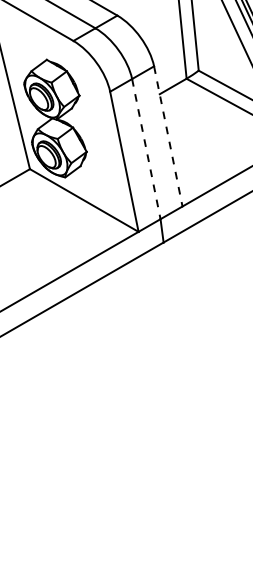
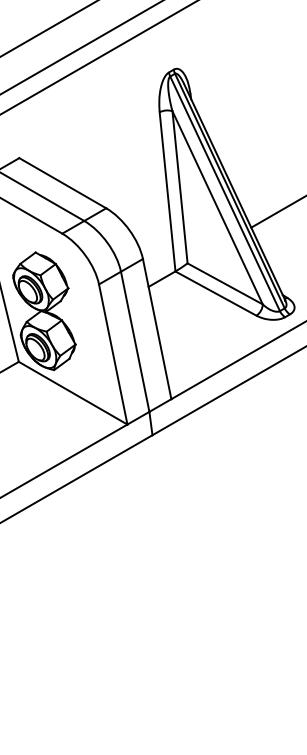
line: (168, 136) -> (157, 329), dashed -> solid
line: (146, 149) -> (135, 342), dashed -> solid

